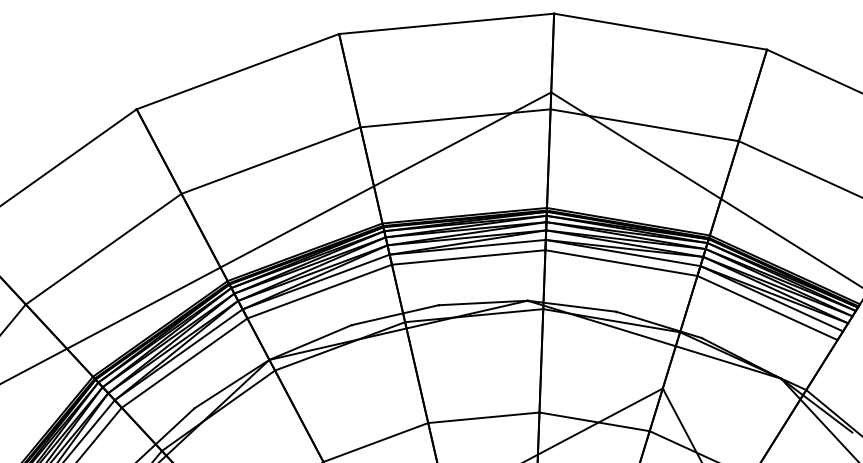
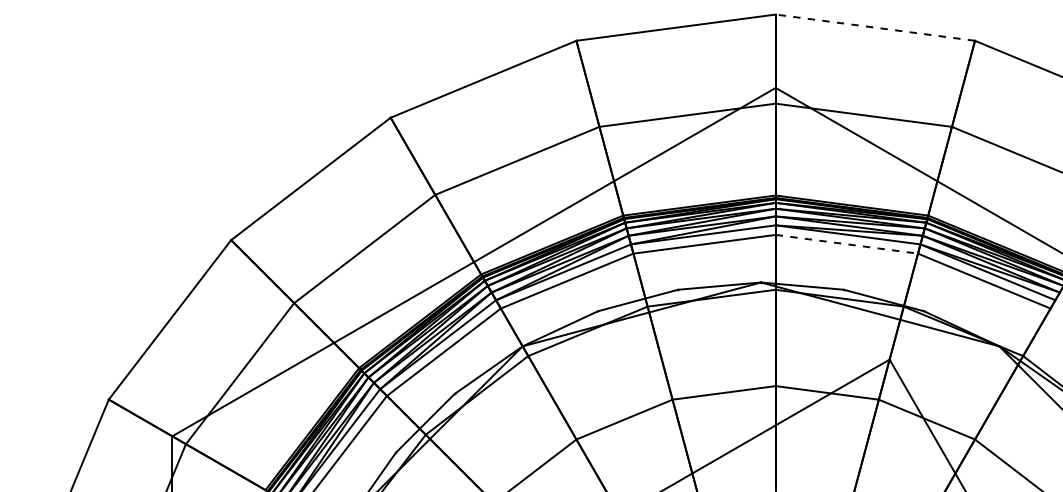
line: (660, 31) -> (875, 27), solid -> dashed
line: (621, 263) -> (846, 244), solid -> dashed

